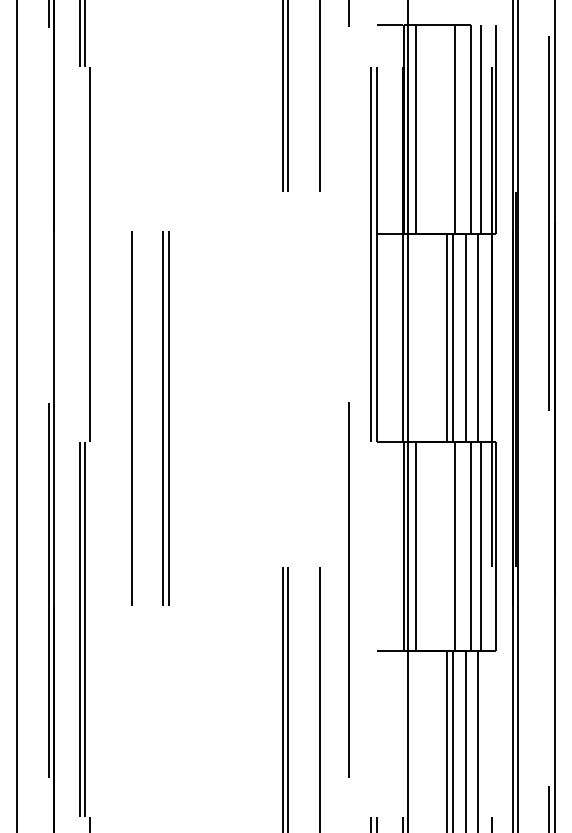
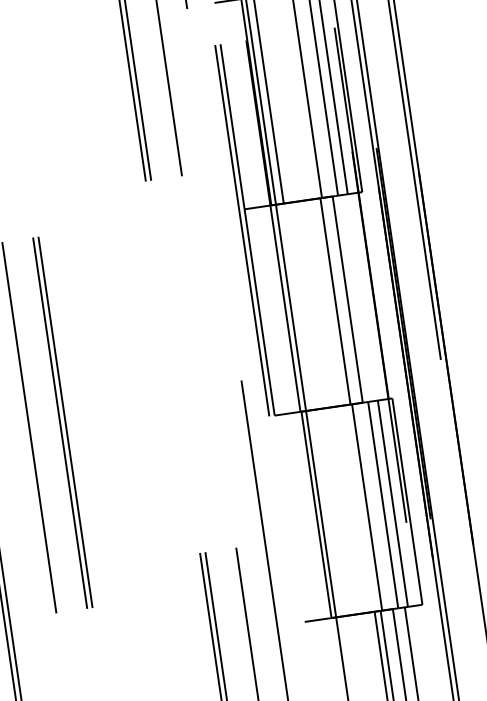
line: (447, 337) -> (329, 301), removed
line: (477, 337) -> (359, 297), removed
line: (416, 545) -> (329, 512), removed

